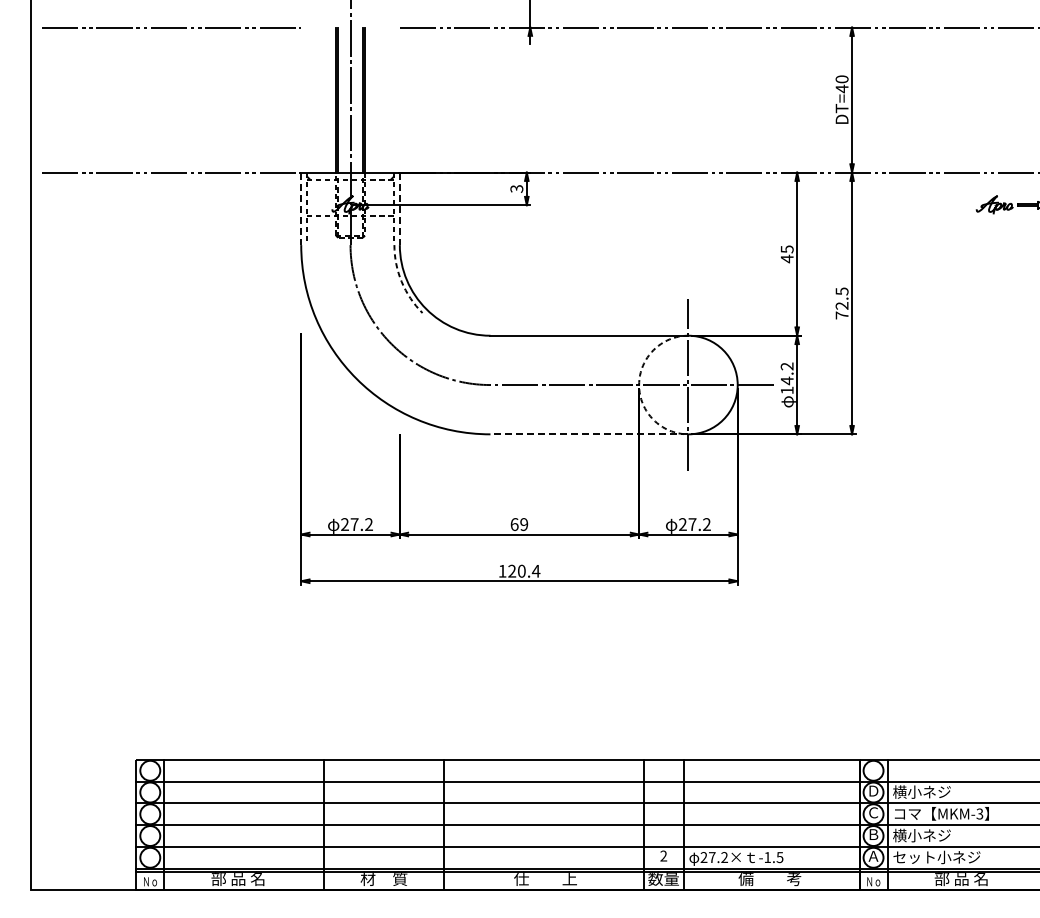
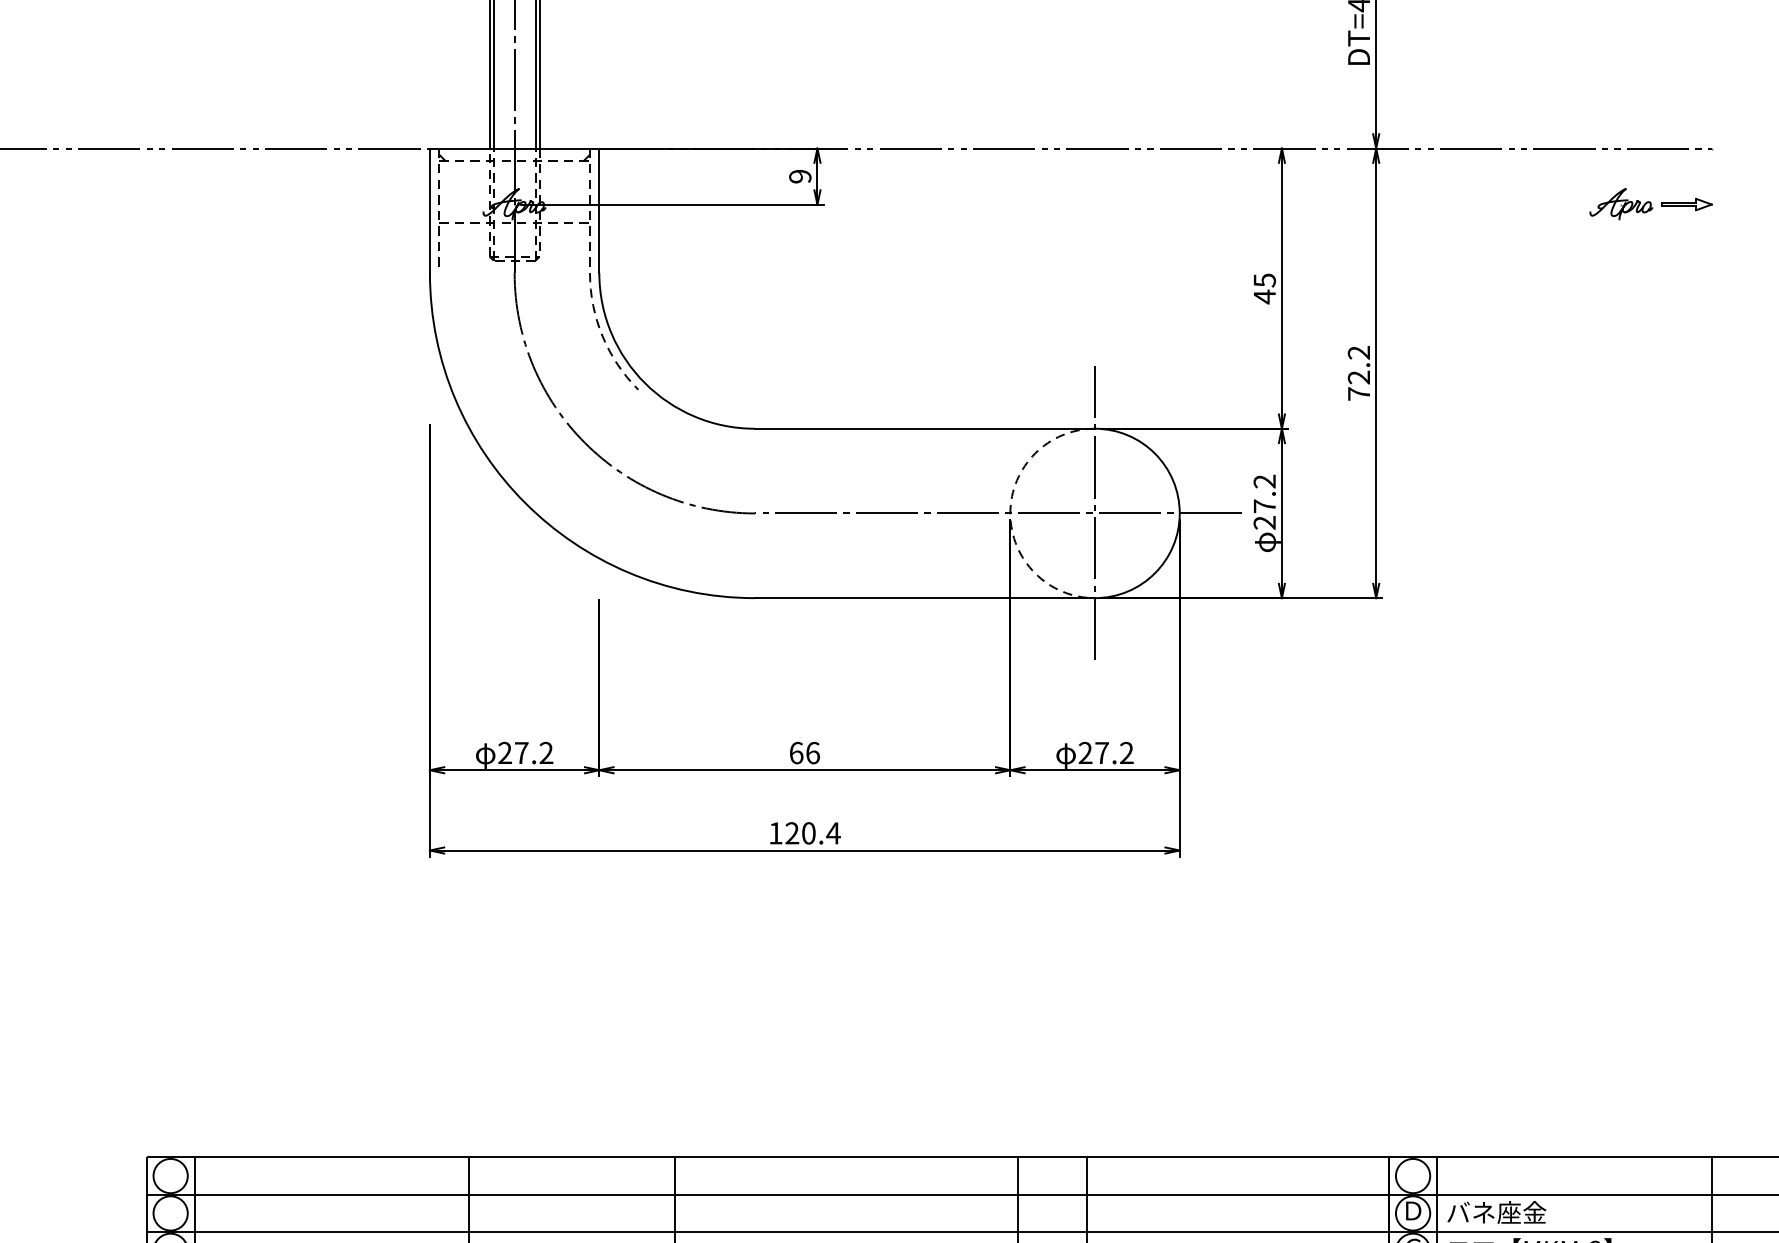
text: (516, 188) -> (799, 175), 3 -> 9
line: (301, 209) -> (430, 211), dashed -> solid
line: (399, 209) -> (598, 211), dashed -> solid
text: (841, 291) -> (1358, 352), 72.5 -> 72.2
text: (786, 385) -> (1263, 514), 14.2 -> 27.2
line: (589, 434) -> (925, 598), dashed -> solid
text: (524, 524) -> (813, 753), 69 -> 66
text: (922, 791) -> (1497, 1211), 横小ネジ -> バネ座金

